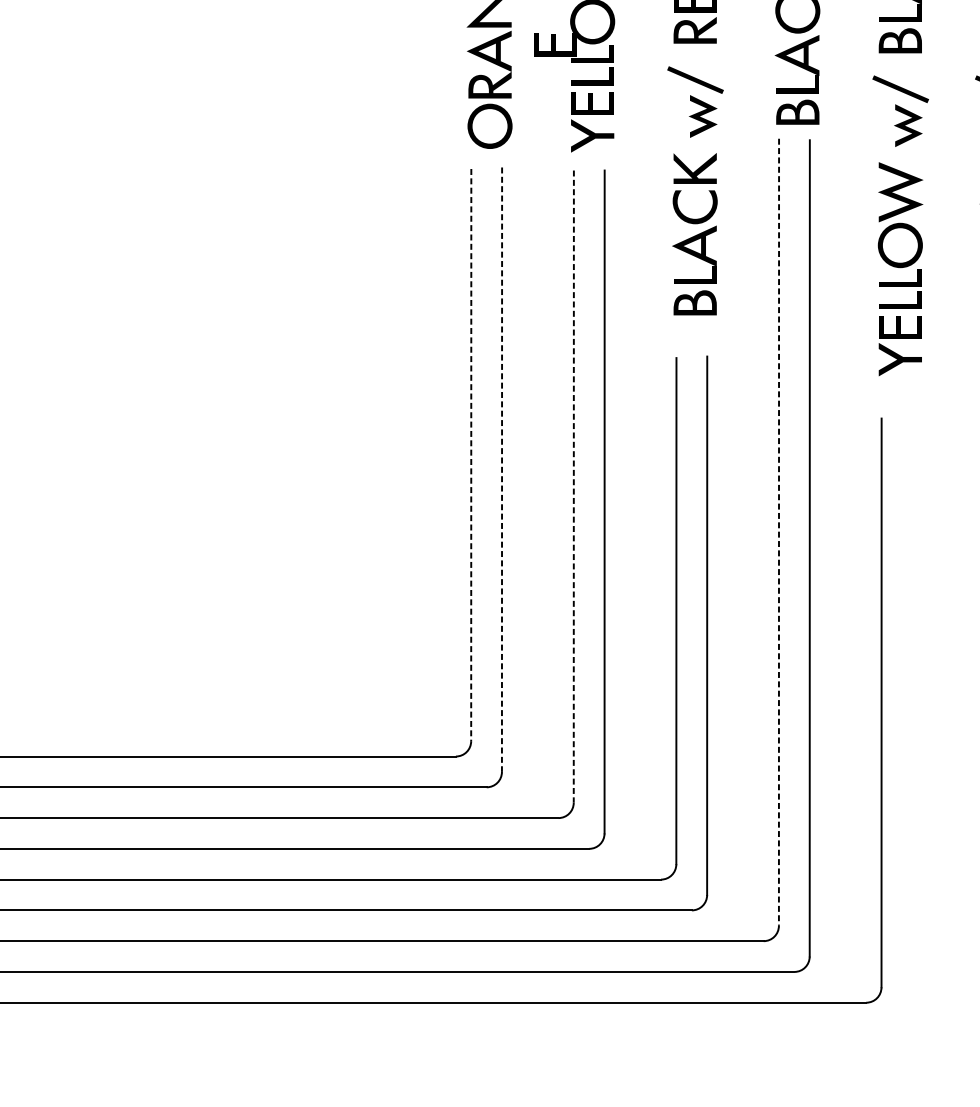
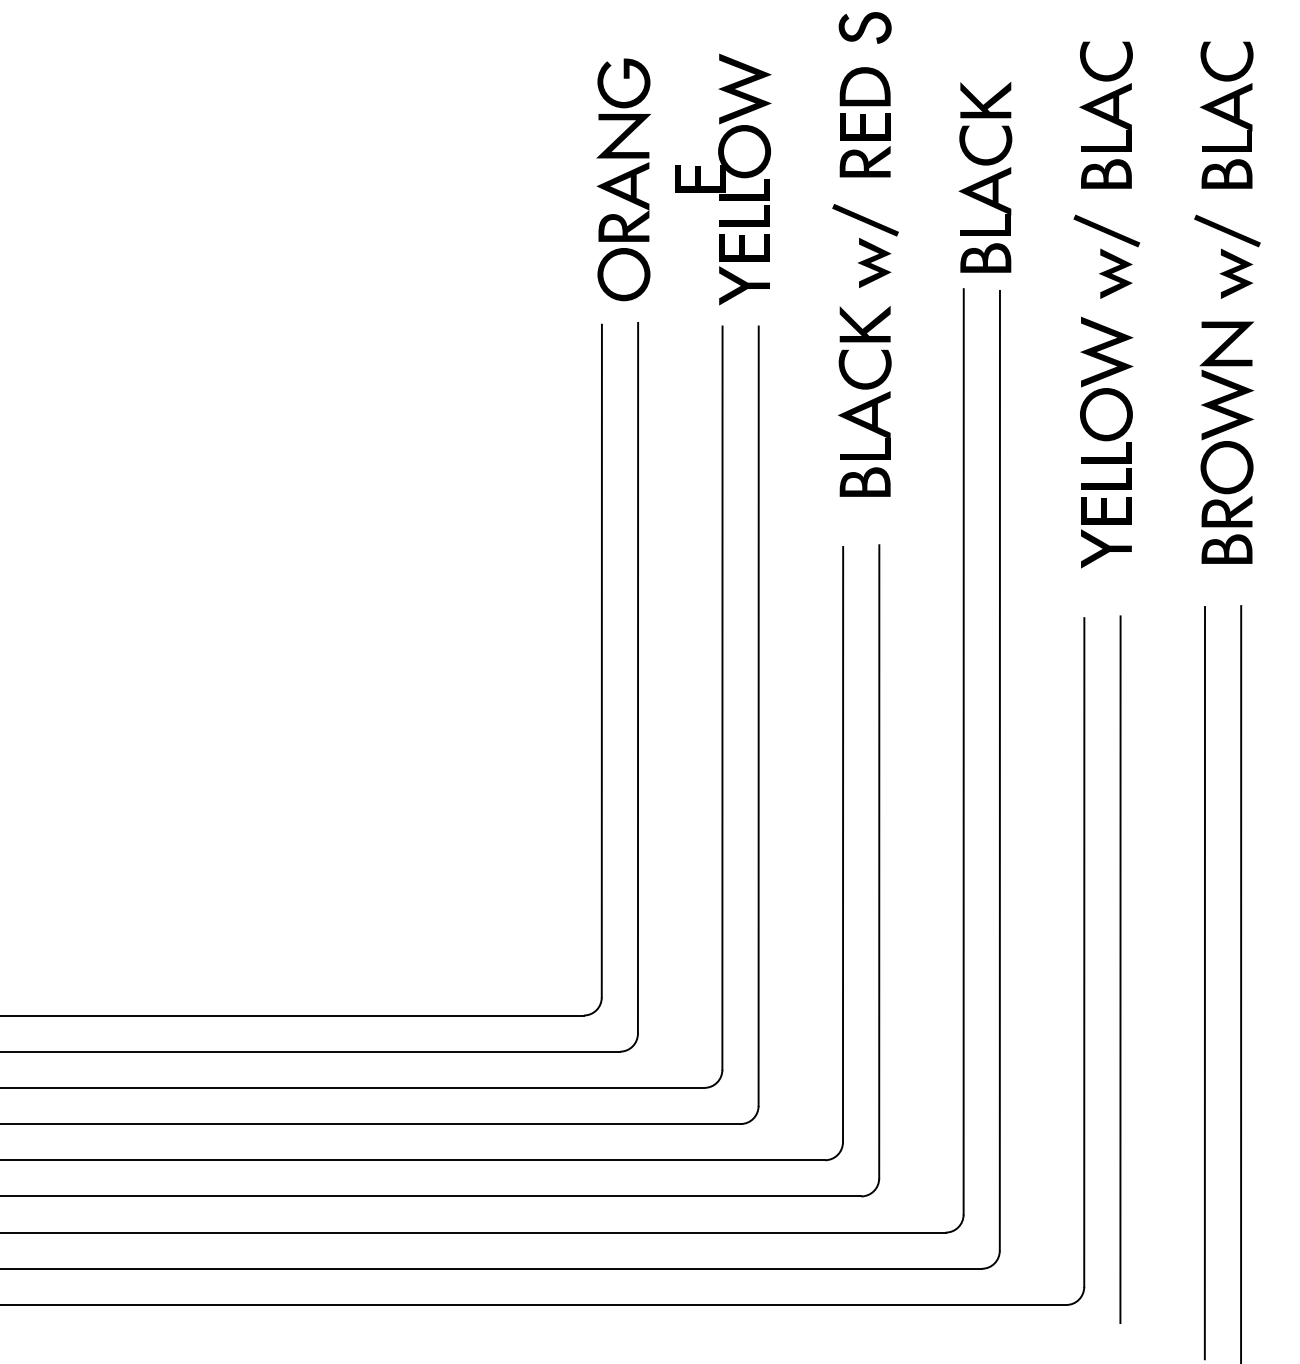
line: (470, 455) -> (601, 661), dashed -> solid
line: (502, 469) -> (638, 678), dashed -> solid
line: (573, 486) -> (722, 698), dashed -> solid
line: (778, 531) -> (963, 751), dashed -> solid
line: (912, 717) -> (1120, 969), added

